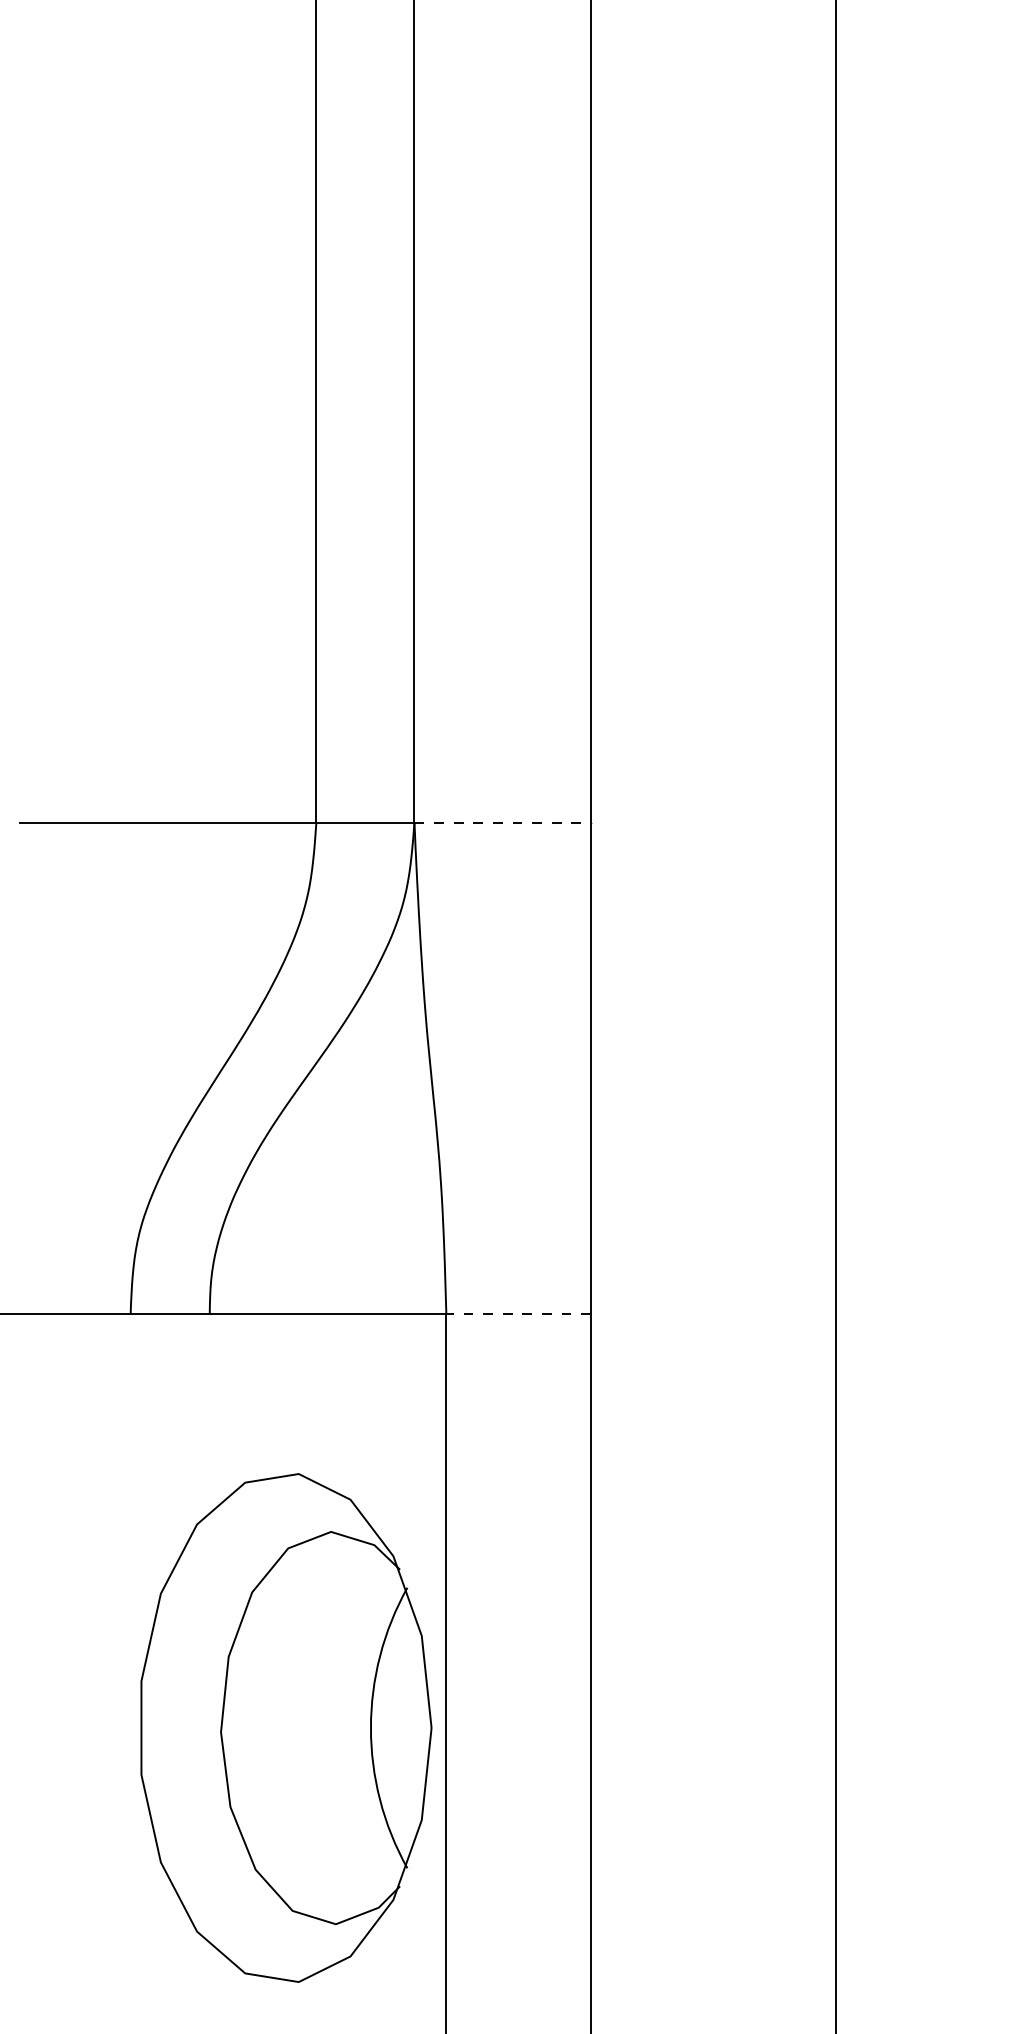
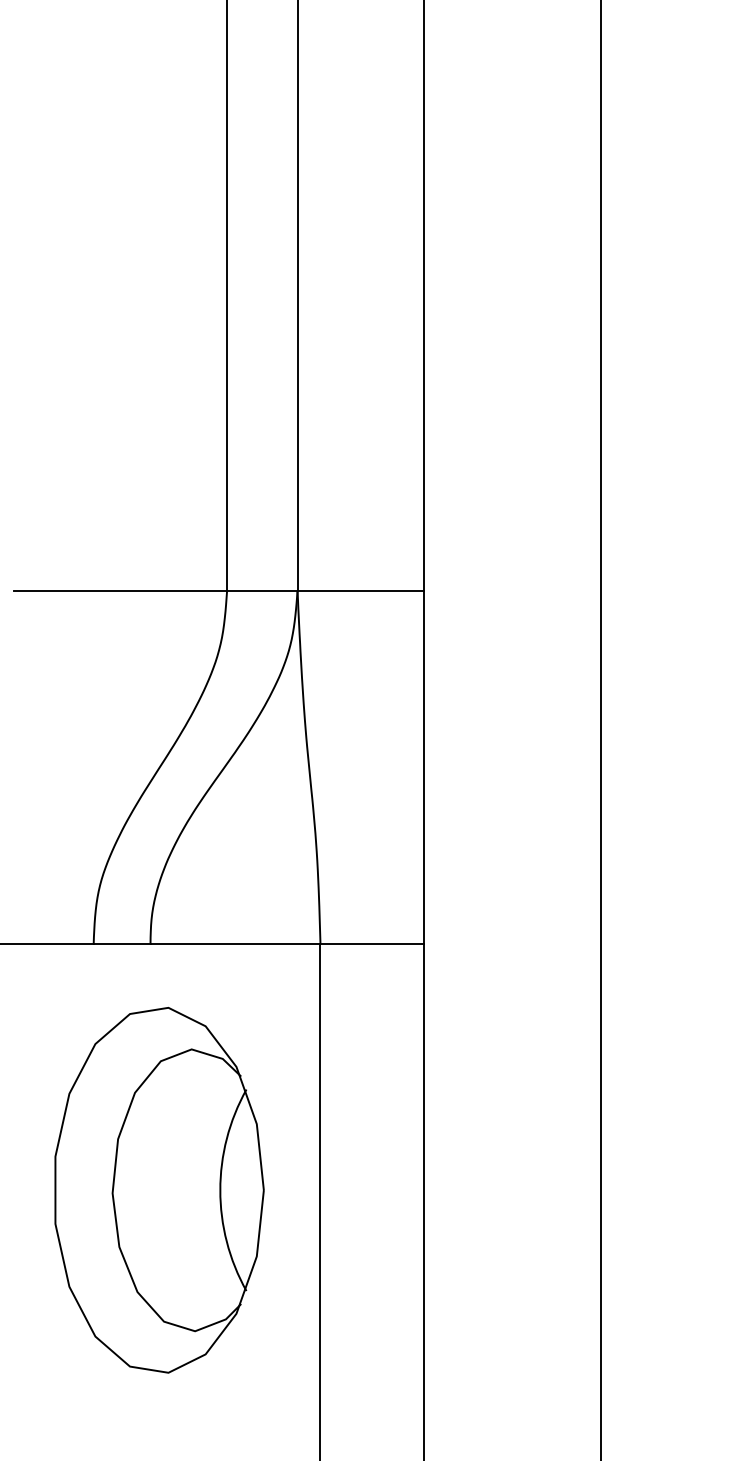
line: (503, 823) -> (361, 591), dashed -> solid
line: (518, 1313) -> (372, 943), dashed -> solid
part: (286, 1728) -> (159, 1190), moved

